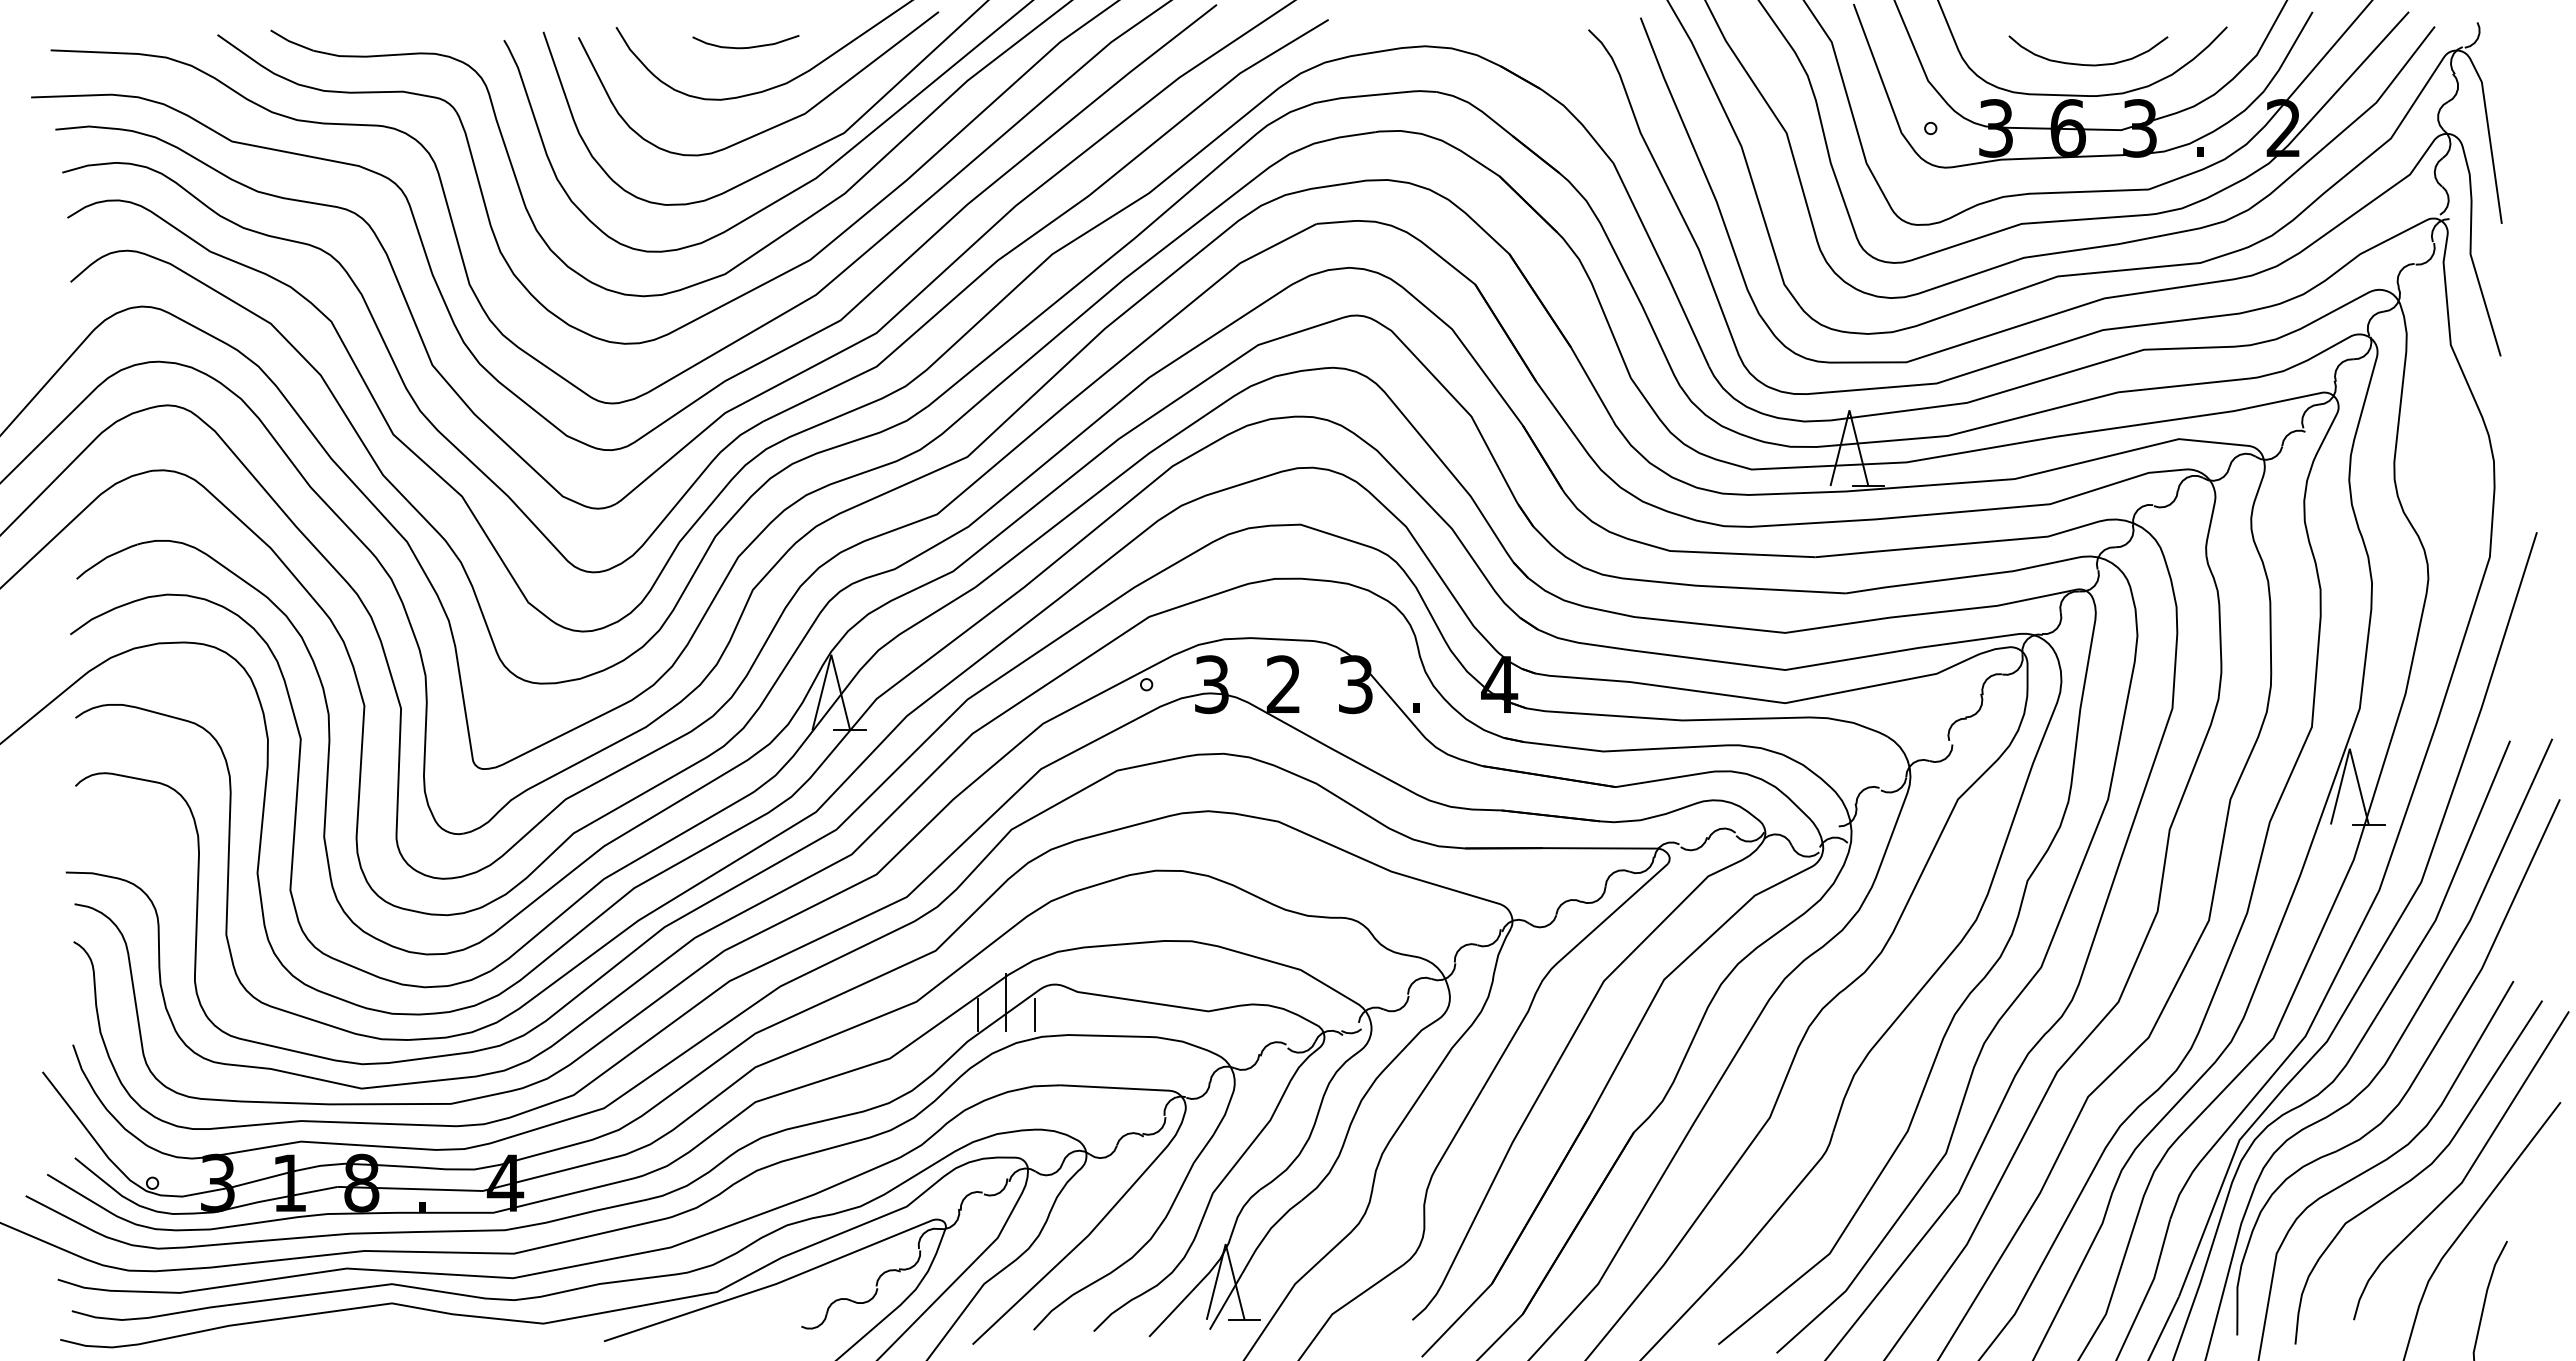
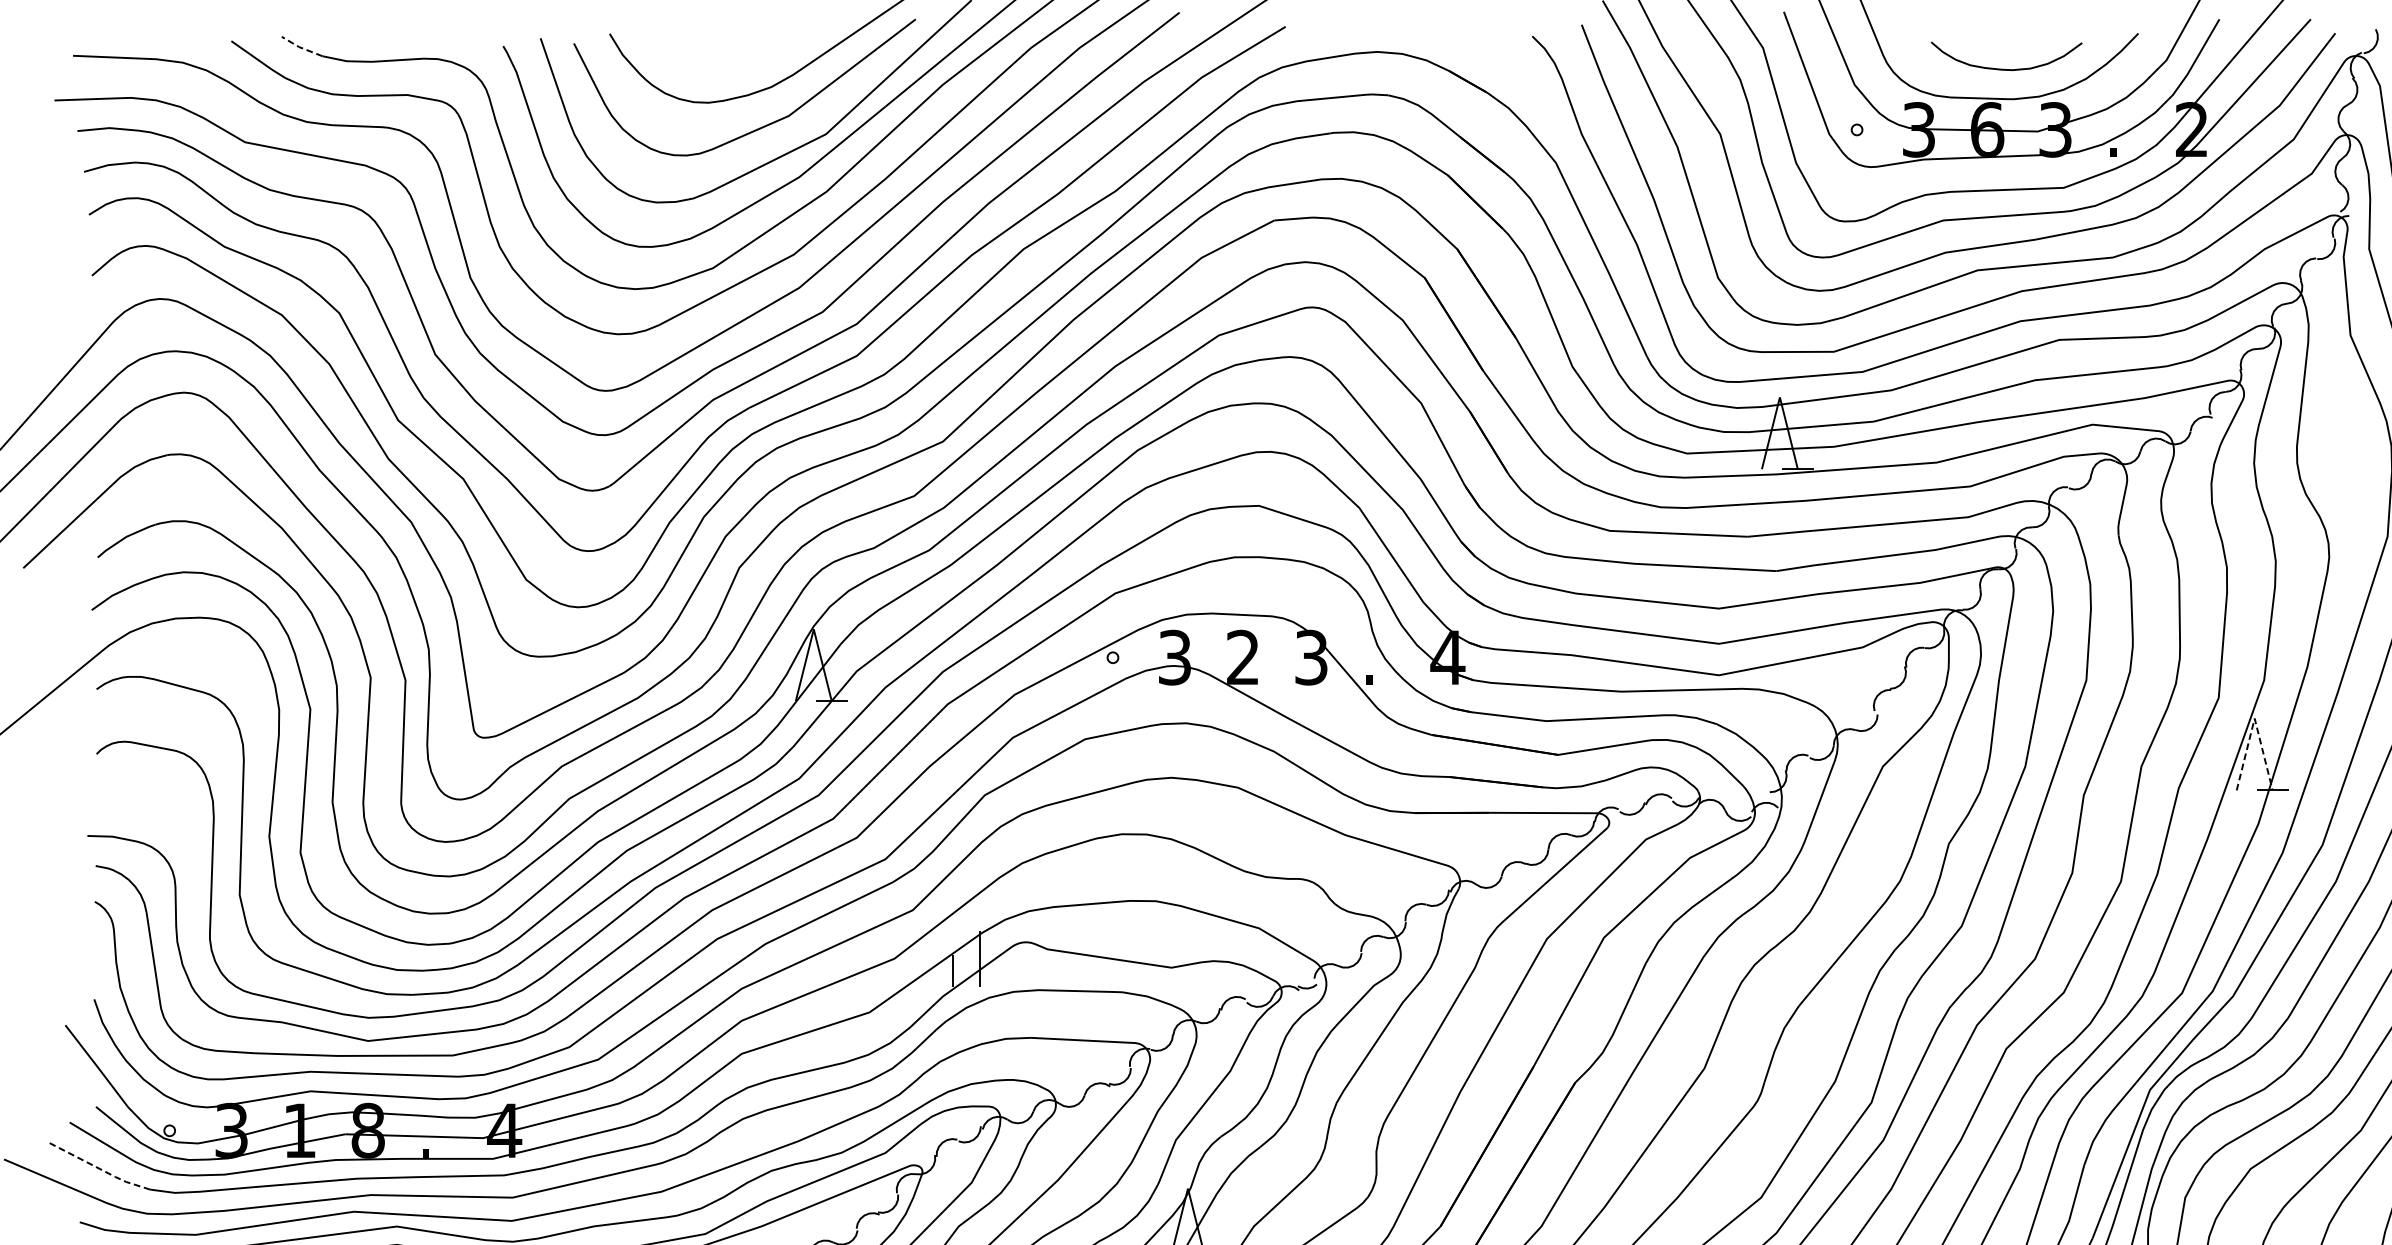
line: (290, 41) -> (300, 47), solid -> dashed
curve: (745, 47) -> (732, 53), removed
line: (2349, 748) -> (2254, 718), solid -> dashed
line: (1034, 1015) -> (1006, 971), removed
line: (78, 1223) -> (99, 1168), solid -> dashed

